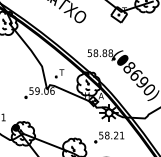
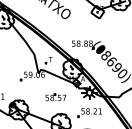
part: (67, 118) -> (55, 97), added

